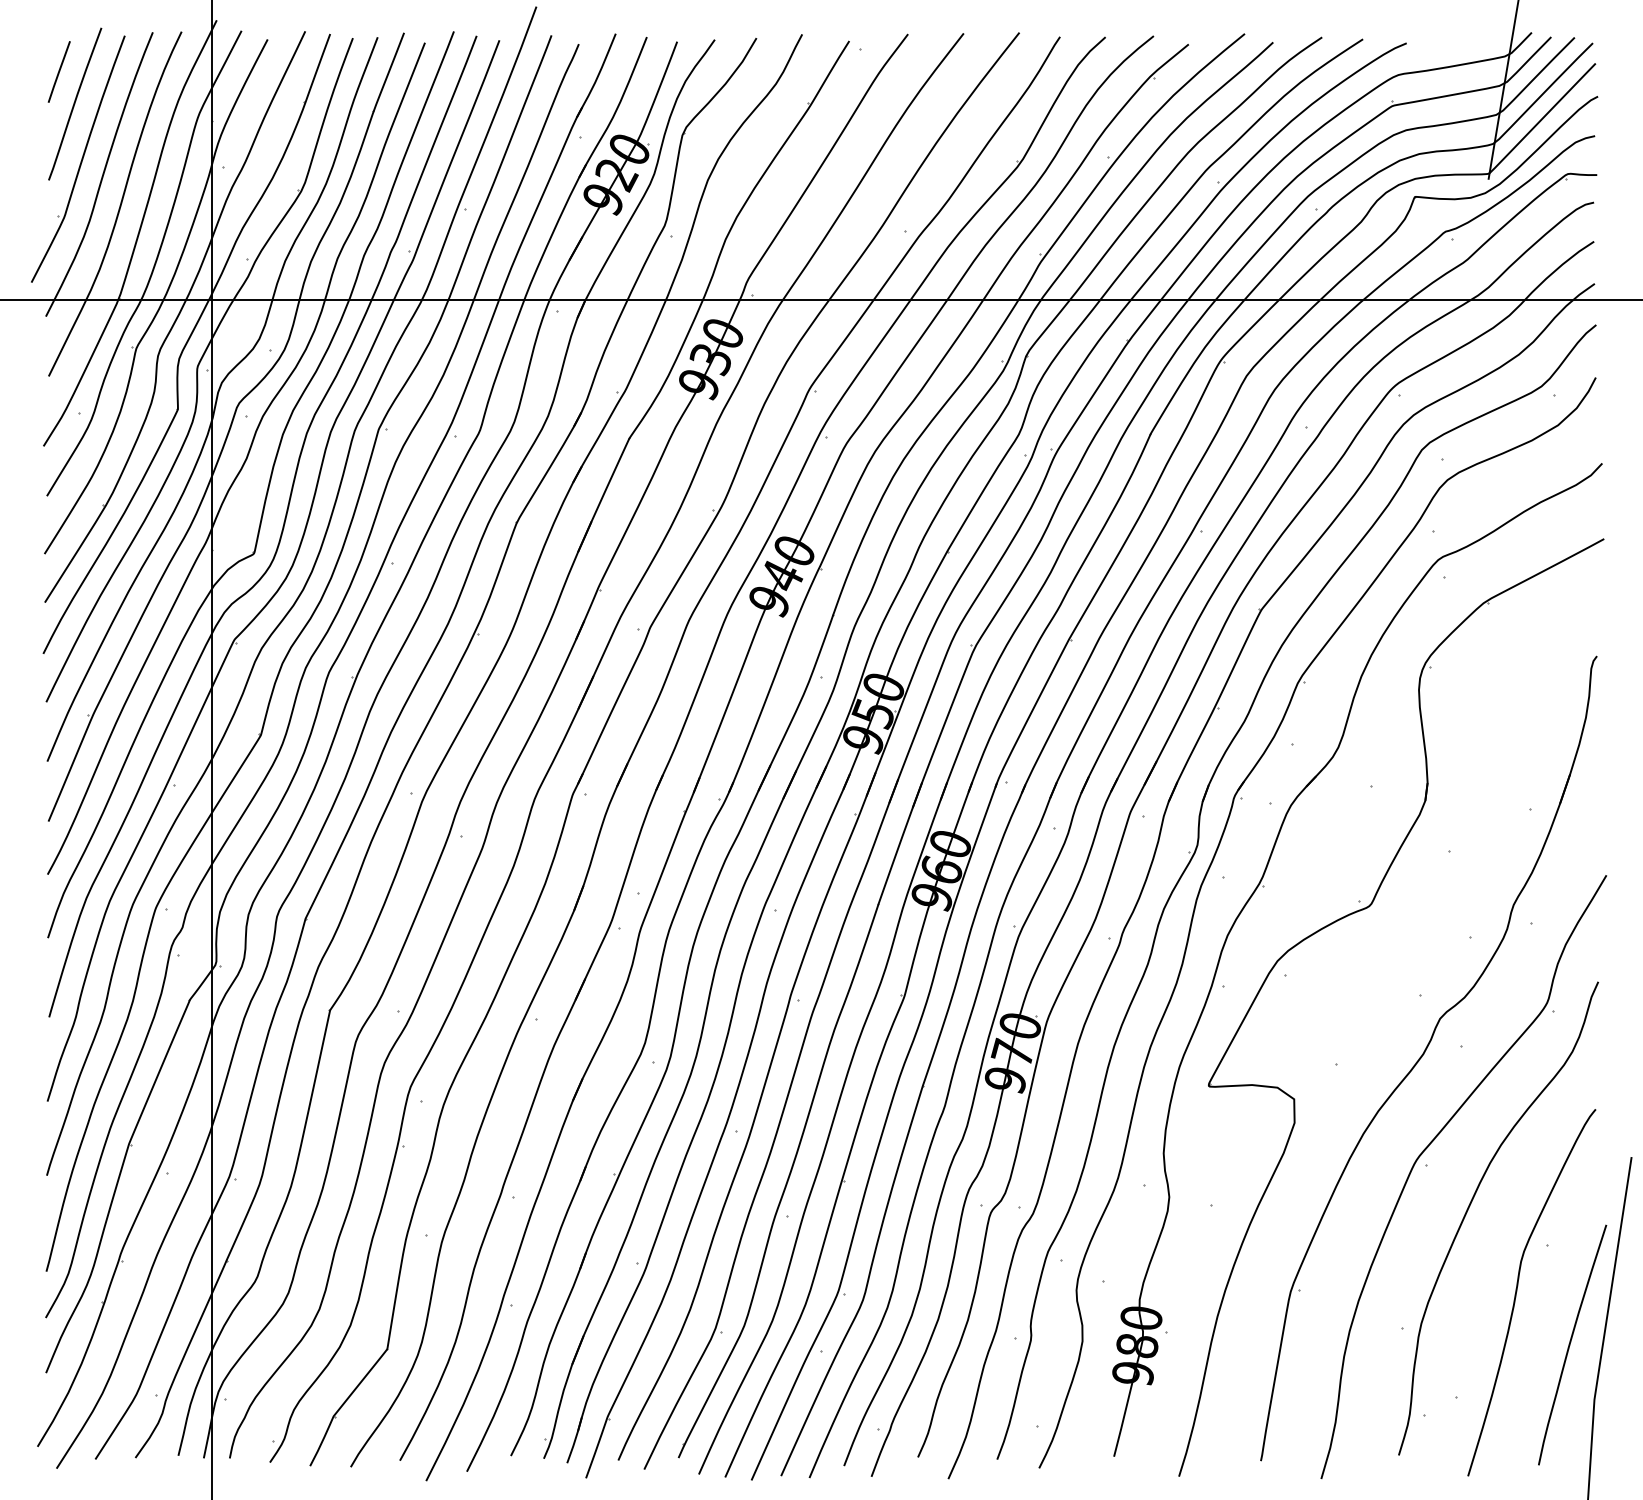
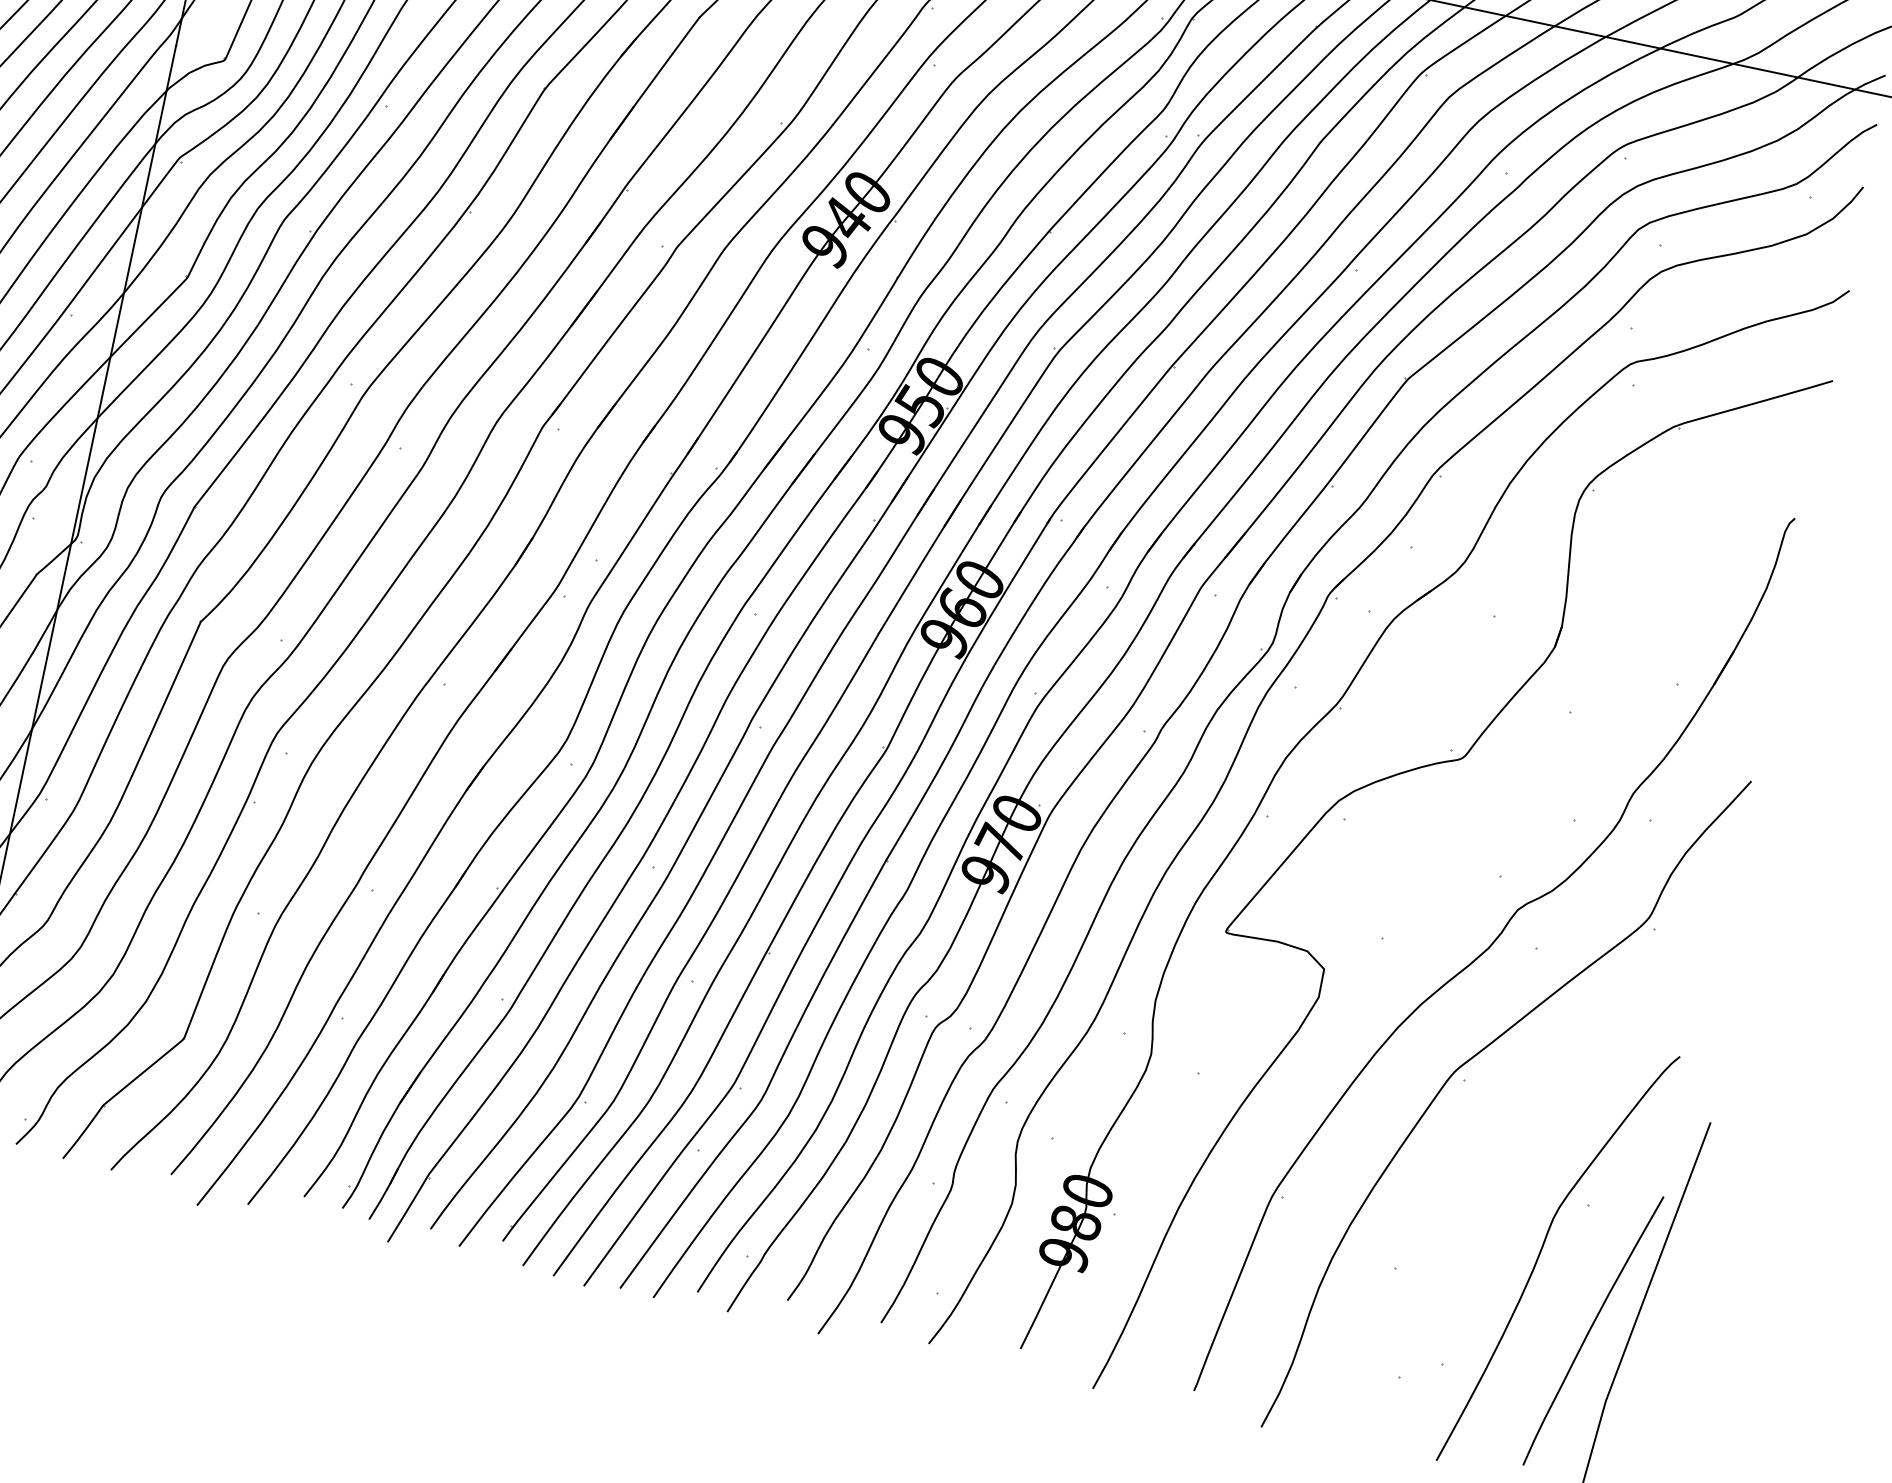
curve: (1471, 1204) -> (1508, 1138), removed

